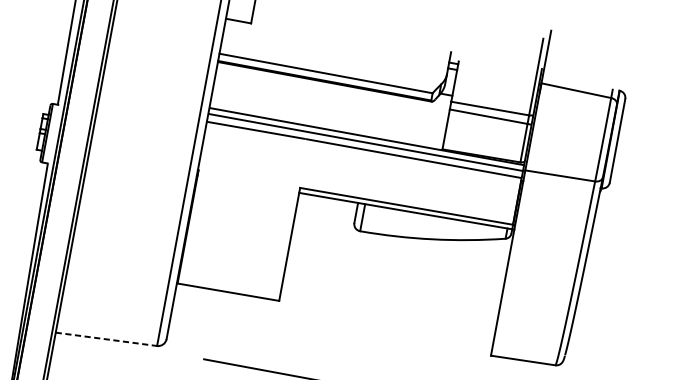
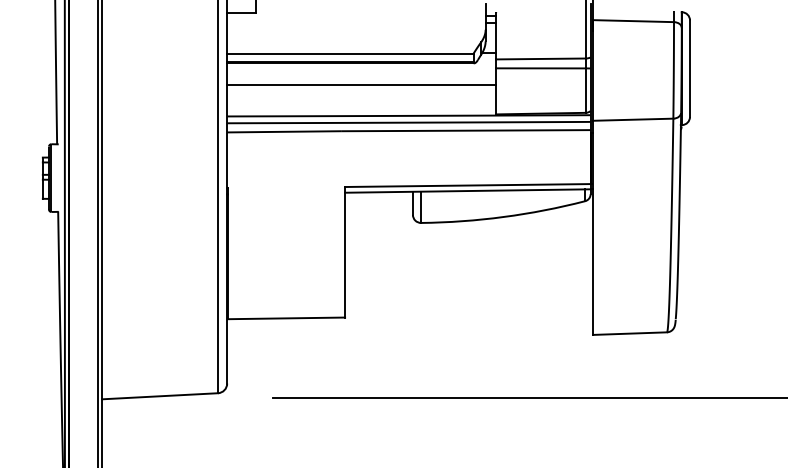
line: (330, 101) -> (361, 84), added
line: (106, 339) -> (160, 396), dashed -> solid

